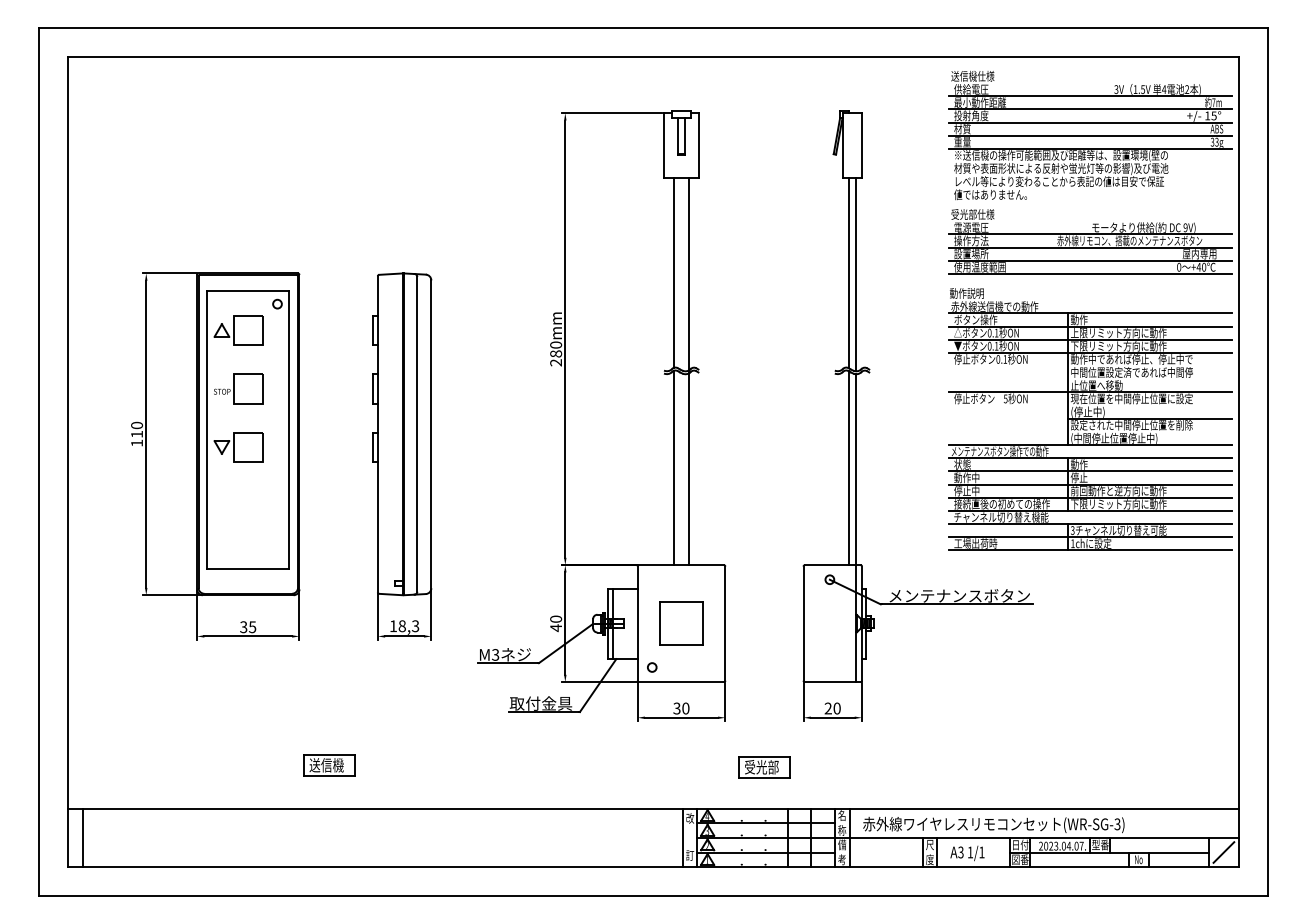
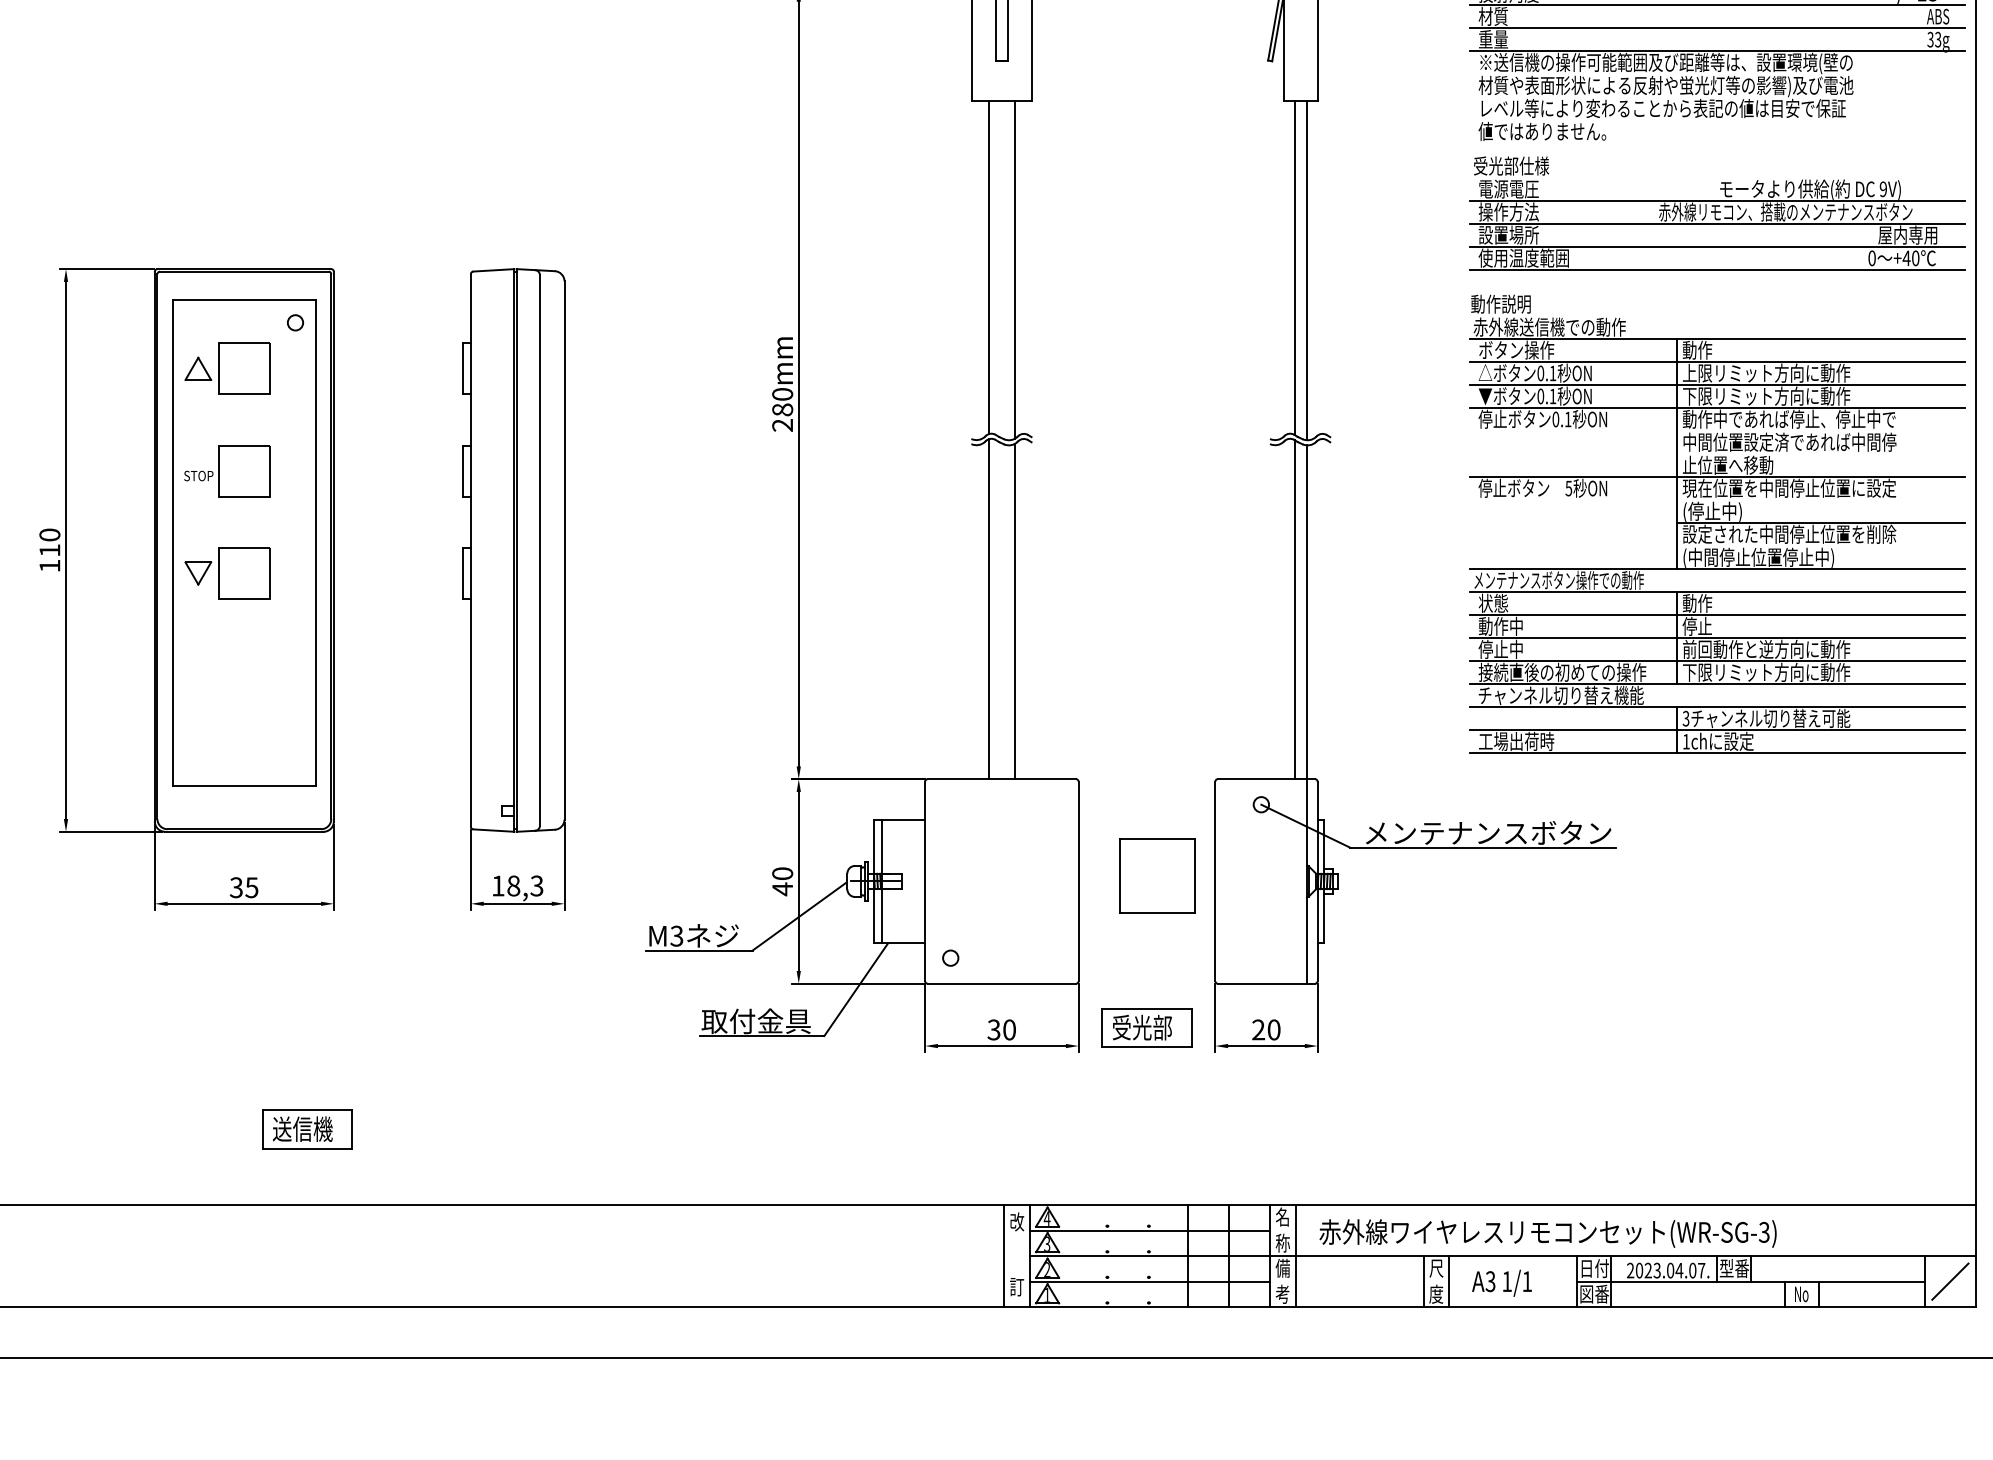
part: (681, 623) -> (1157, 875), moved
part: (329, 765) -> (307, 1129), moved
part: (764, 767) -> (1147, 1028), moved

